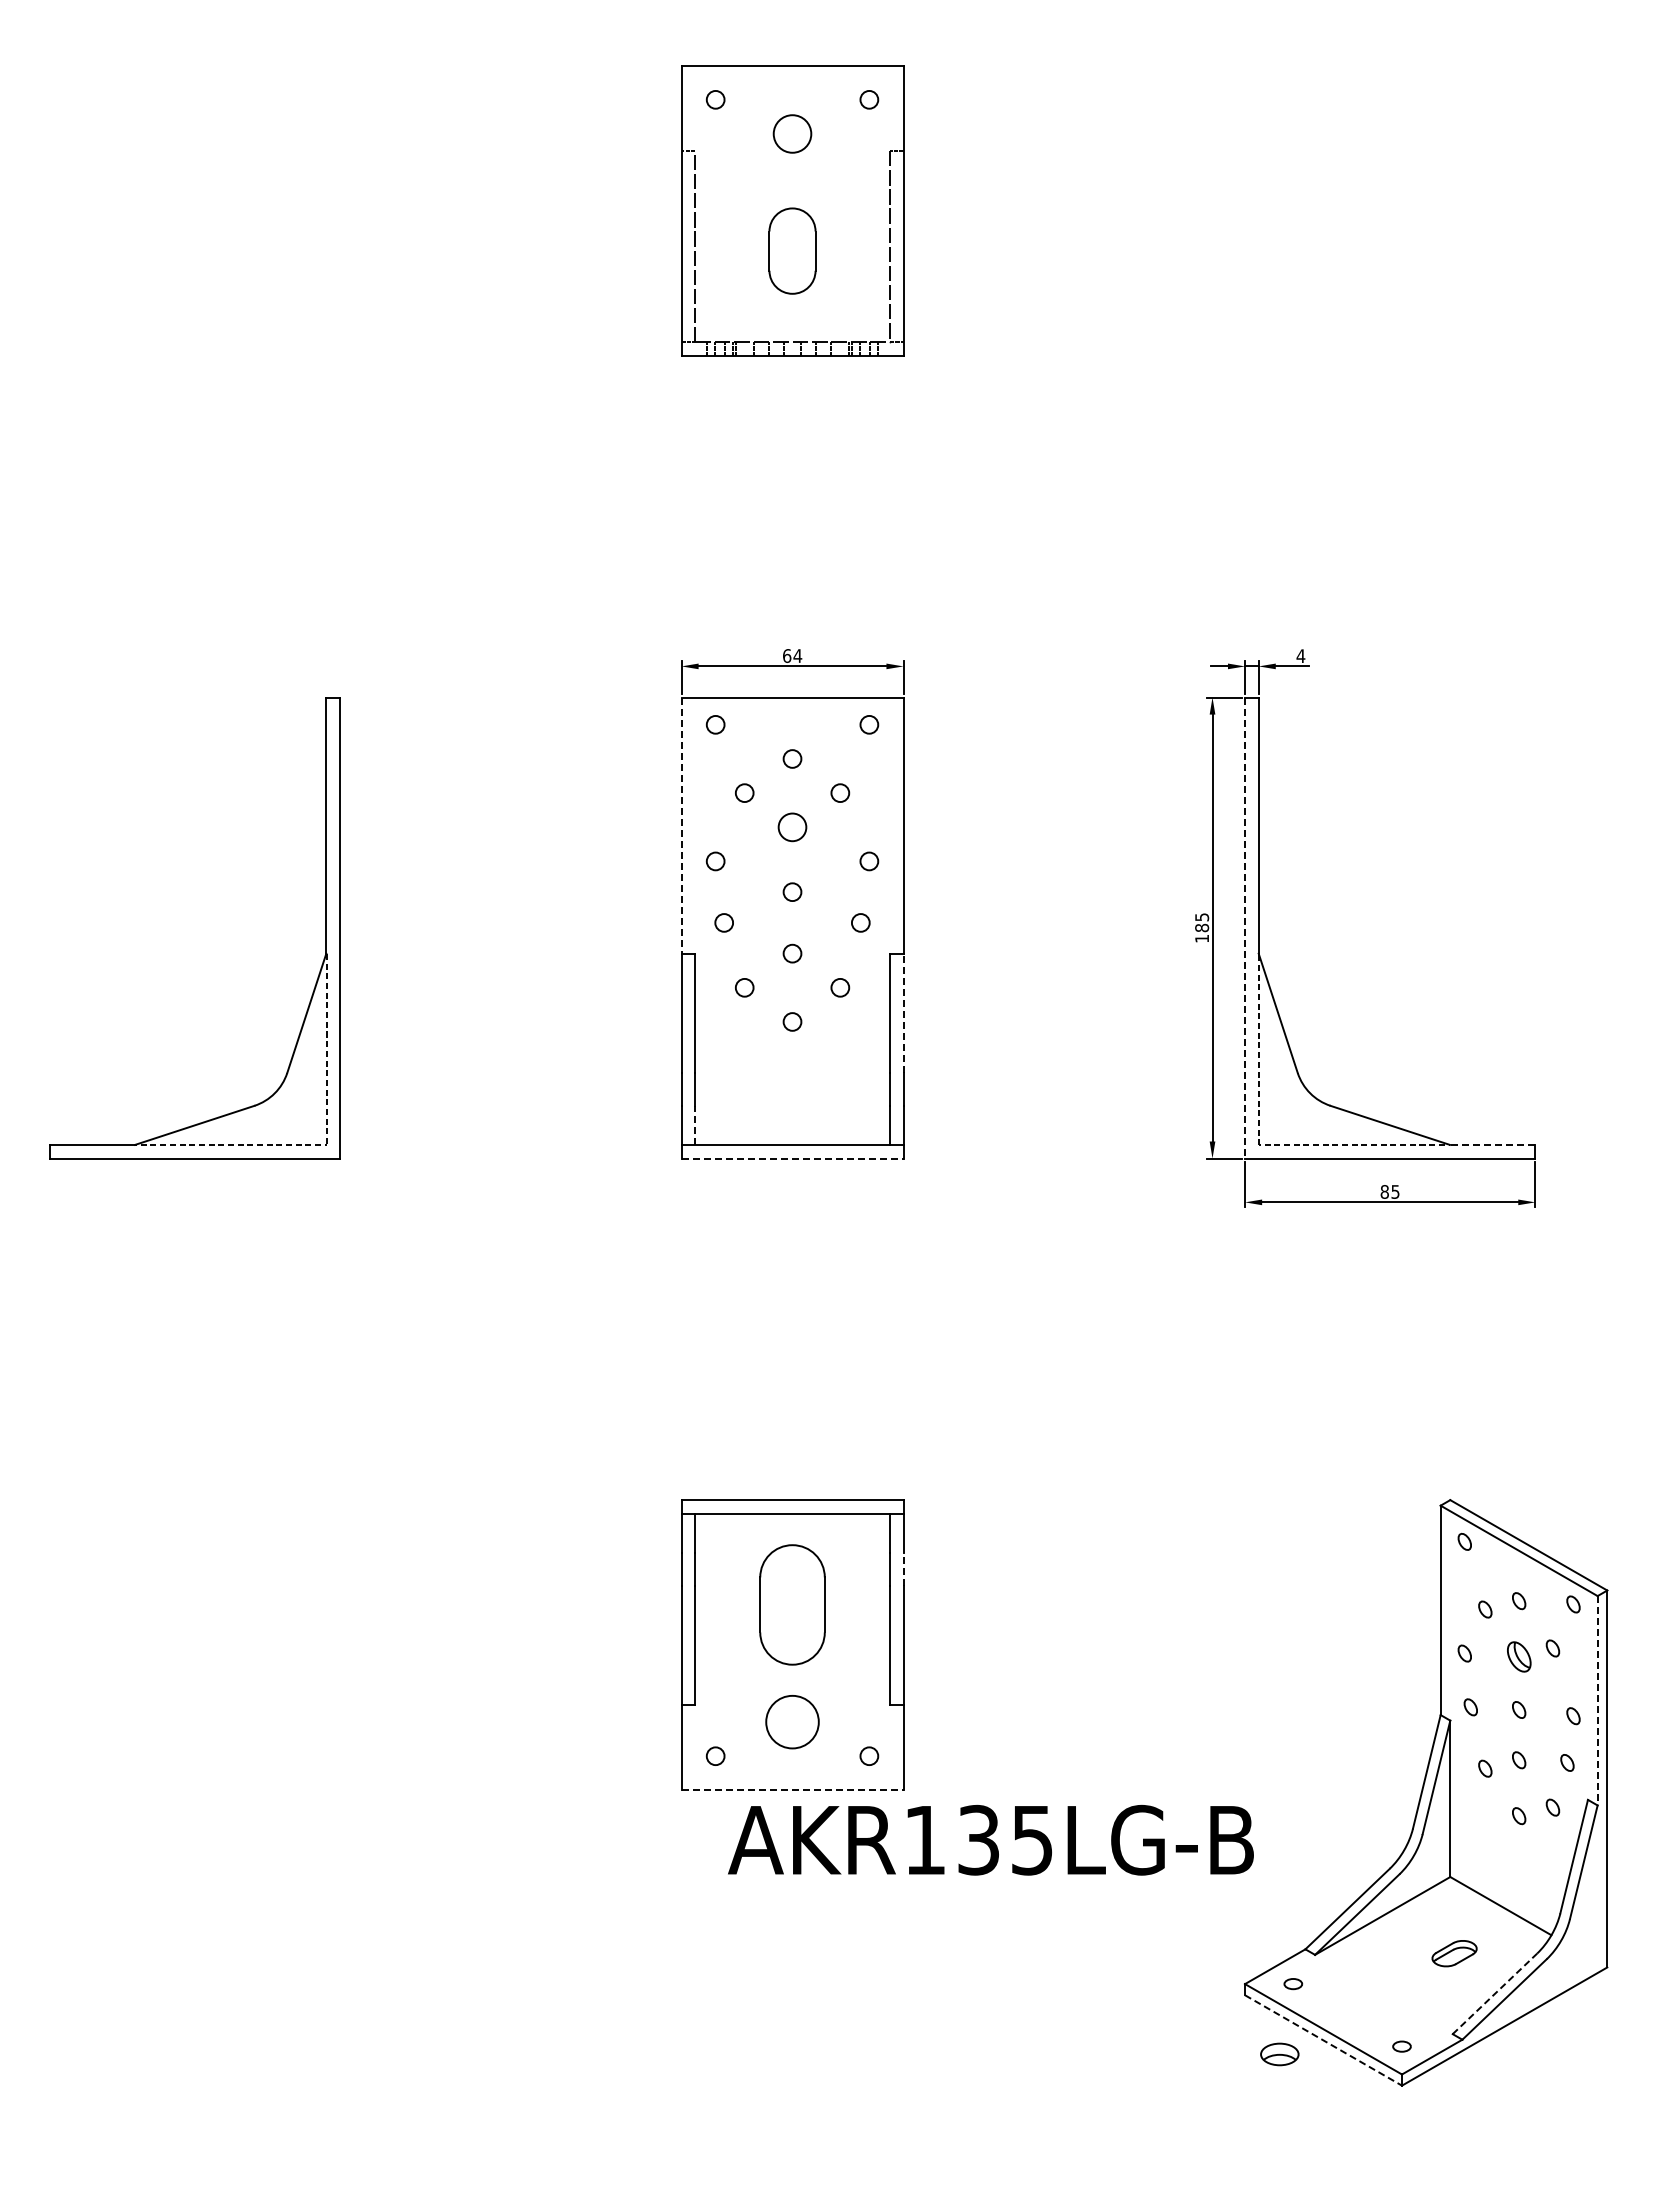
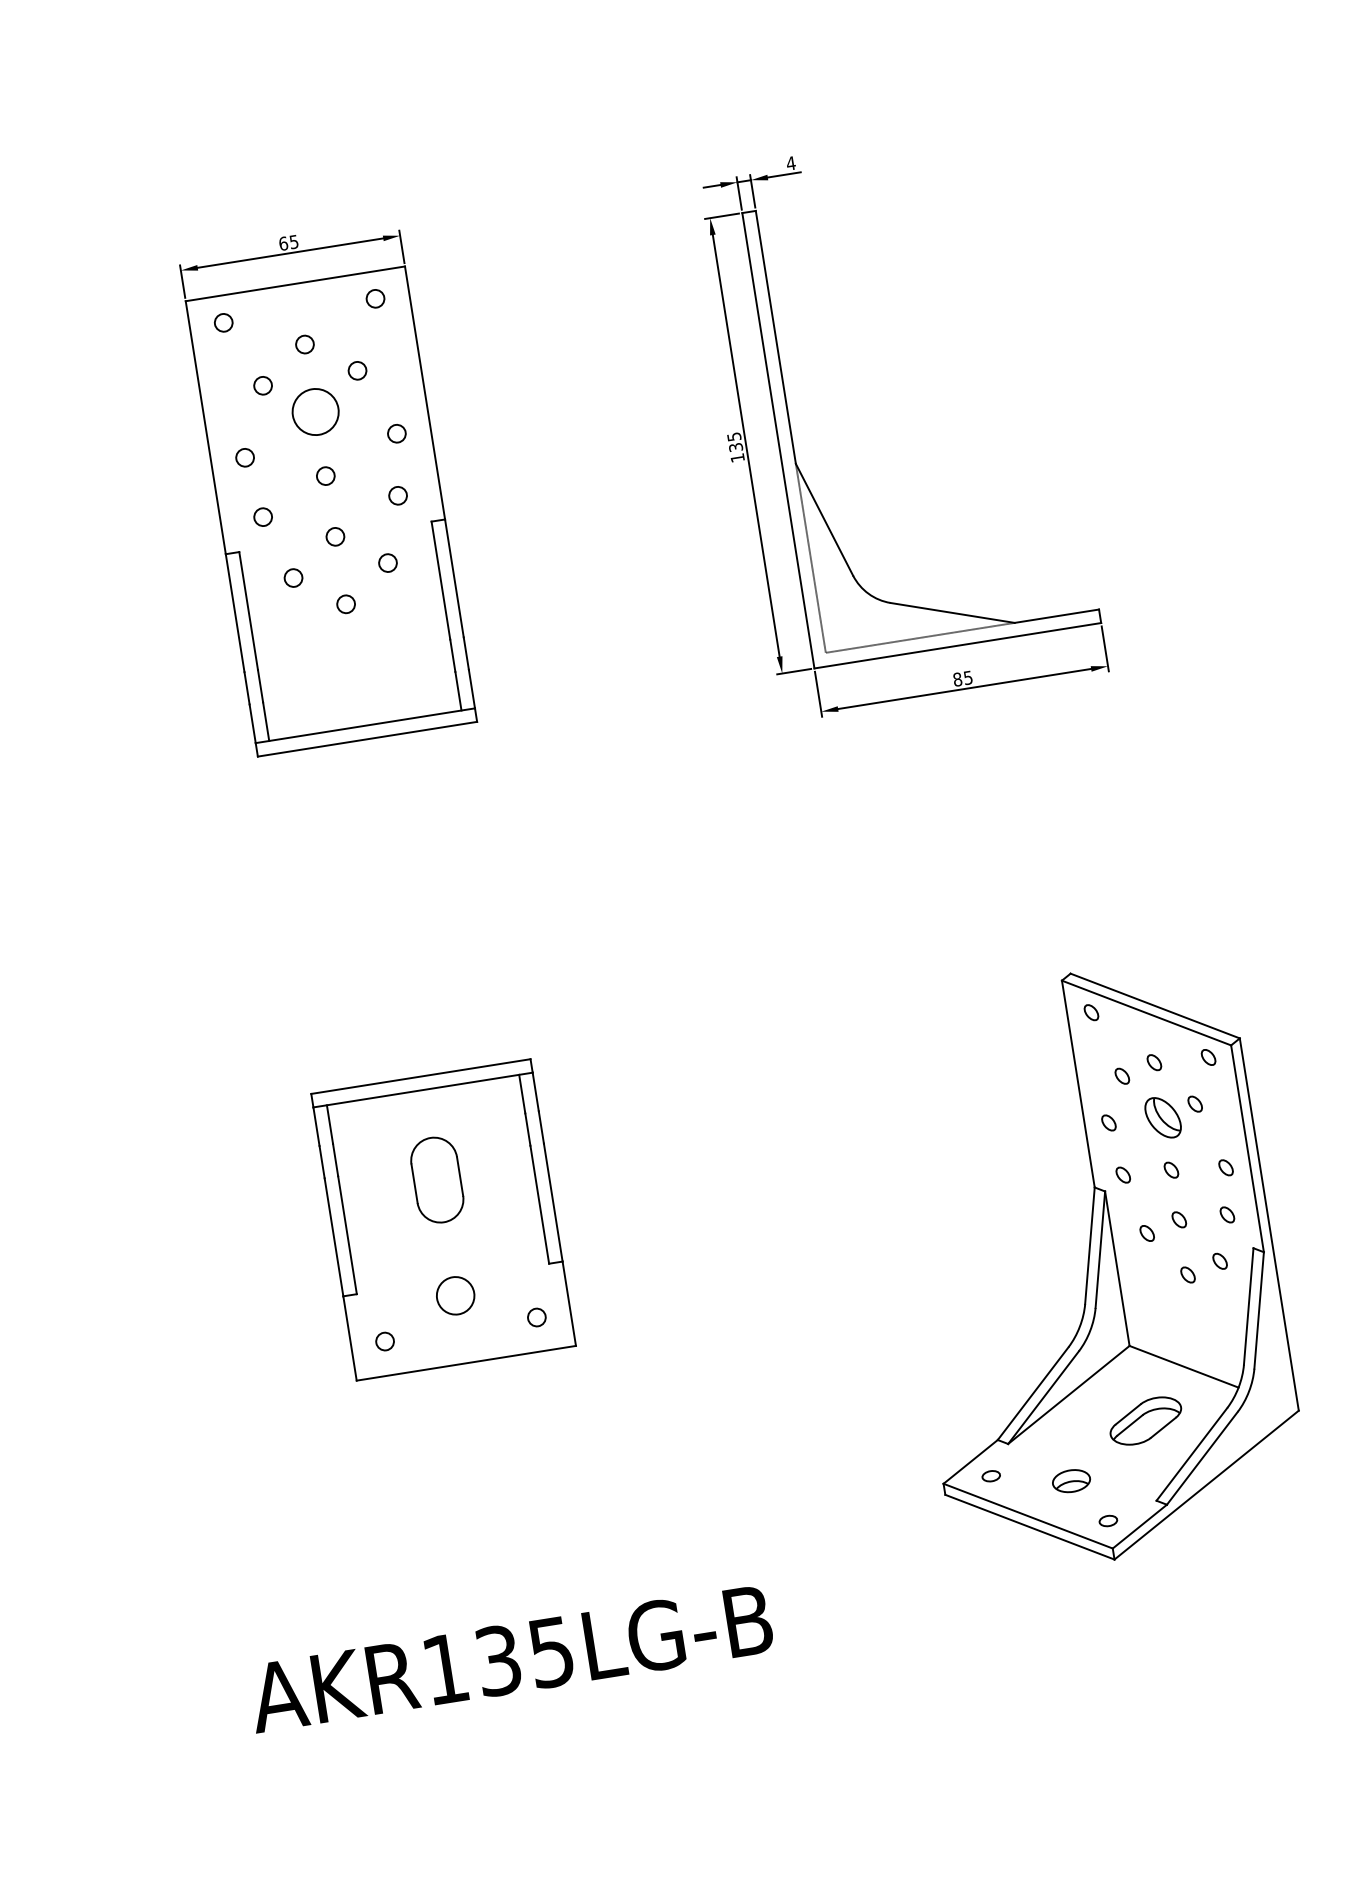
text: (797, 655) -> (293, 241), 64 -> 65
line: (681, 826) -> (205, 428), dashed -> solid
circle: (792, 827) -> (315, 412), size x1.67
text: (1202, 927) -> (736, 446), 185 -> 135
line: (1245, 928) -> (778, 441), dashed -> solid
line: (903, 1013) -> (454, 578), dashed -> solid
line: (695, 1125) -> (266, 721), dashed -> solid
line: (1492, 1144) -> (1056, 615), dashed -> solid
line: (792, 1158) -> (367, 739), dashed -> solid
line: (903, 1568) -> (541, 1126), dashed -> solid
part: (792, 1604) -> (437, 1179), size x0.71
part: (1519, 1656) -> (1163, 1117), size x1.43
line: (1597, 1700) -> (1247, 1148), dashed -> solid
circle: (792, 1721) -> (455, 1295), size x0.71
line: (792, 1790) -> (466, 1363), dashed -> solid
text: (990, 1840) -> (510, 1659), moved
part: (1454, 1953) -> (1145, 1420), size x1.67
line: (1495, 1993) -> (1192, 1453), dashed -> solid
line: (1323, 2040) -> (1029, 1527), dashed -> solid
part: (1279, 2054) -> (1071, 1481), moved

